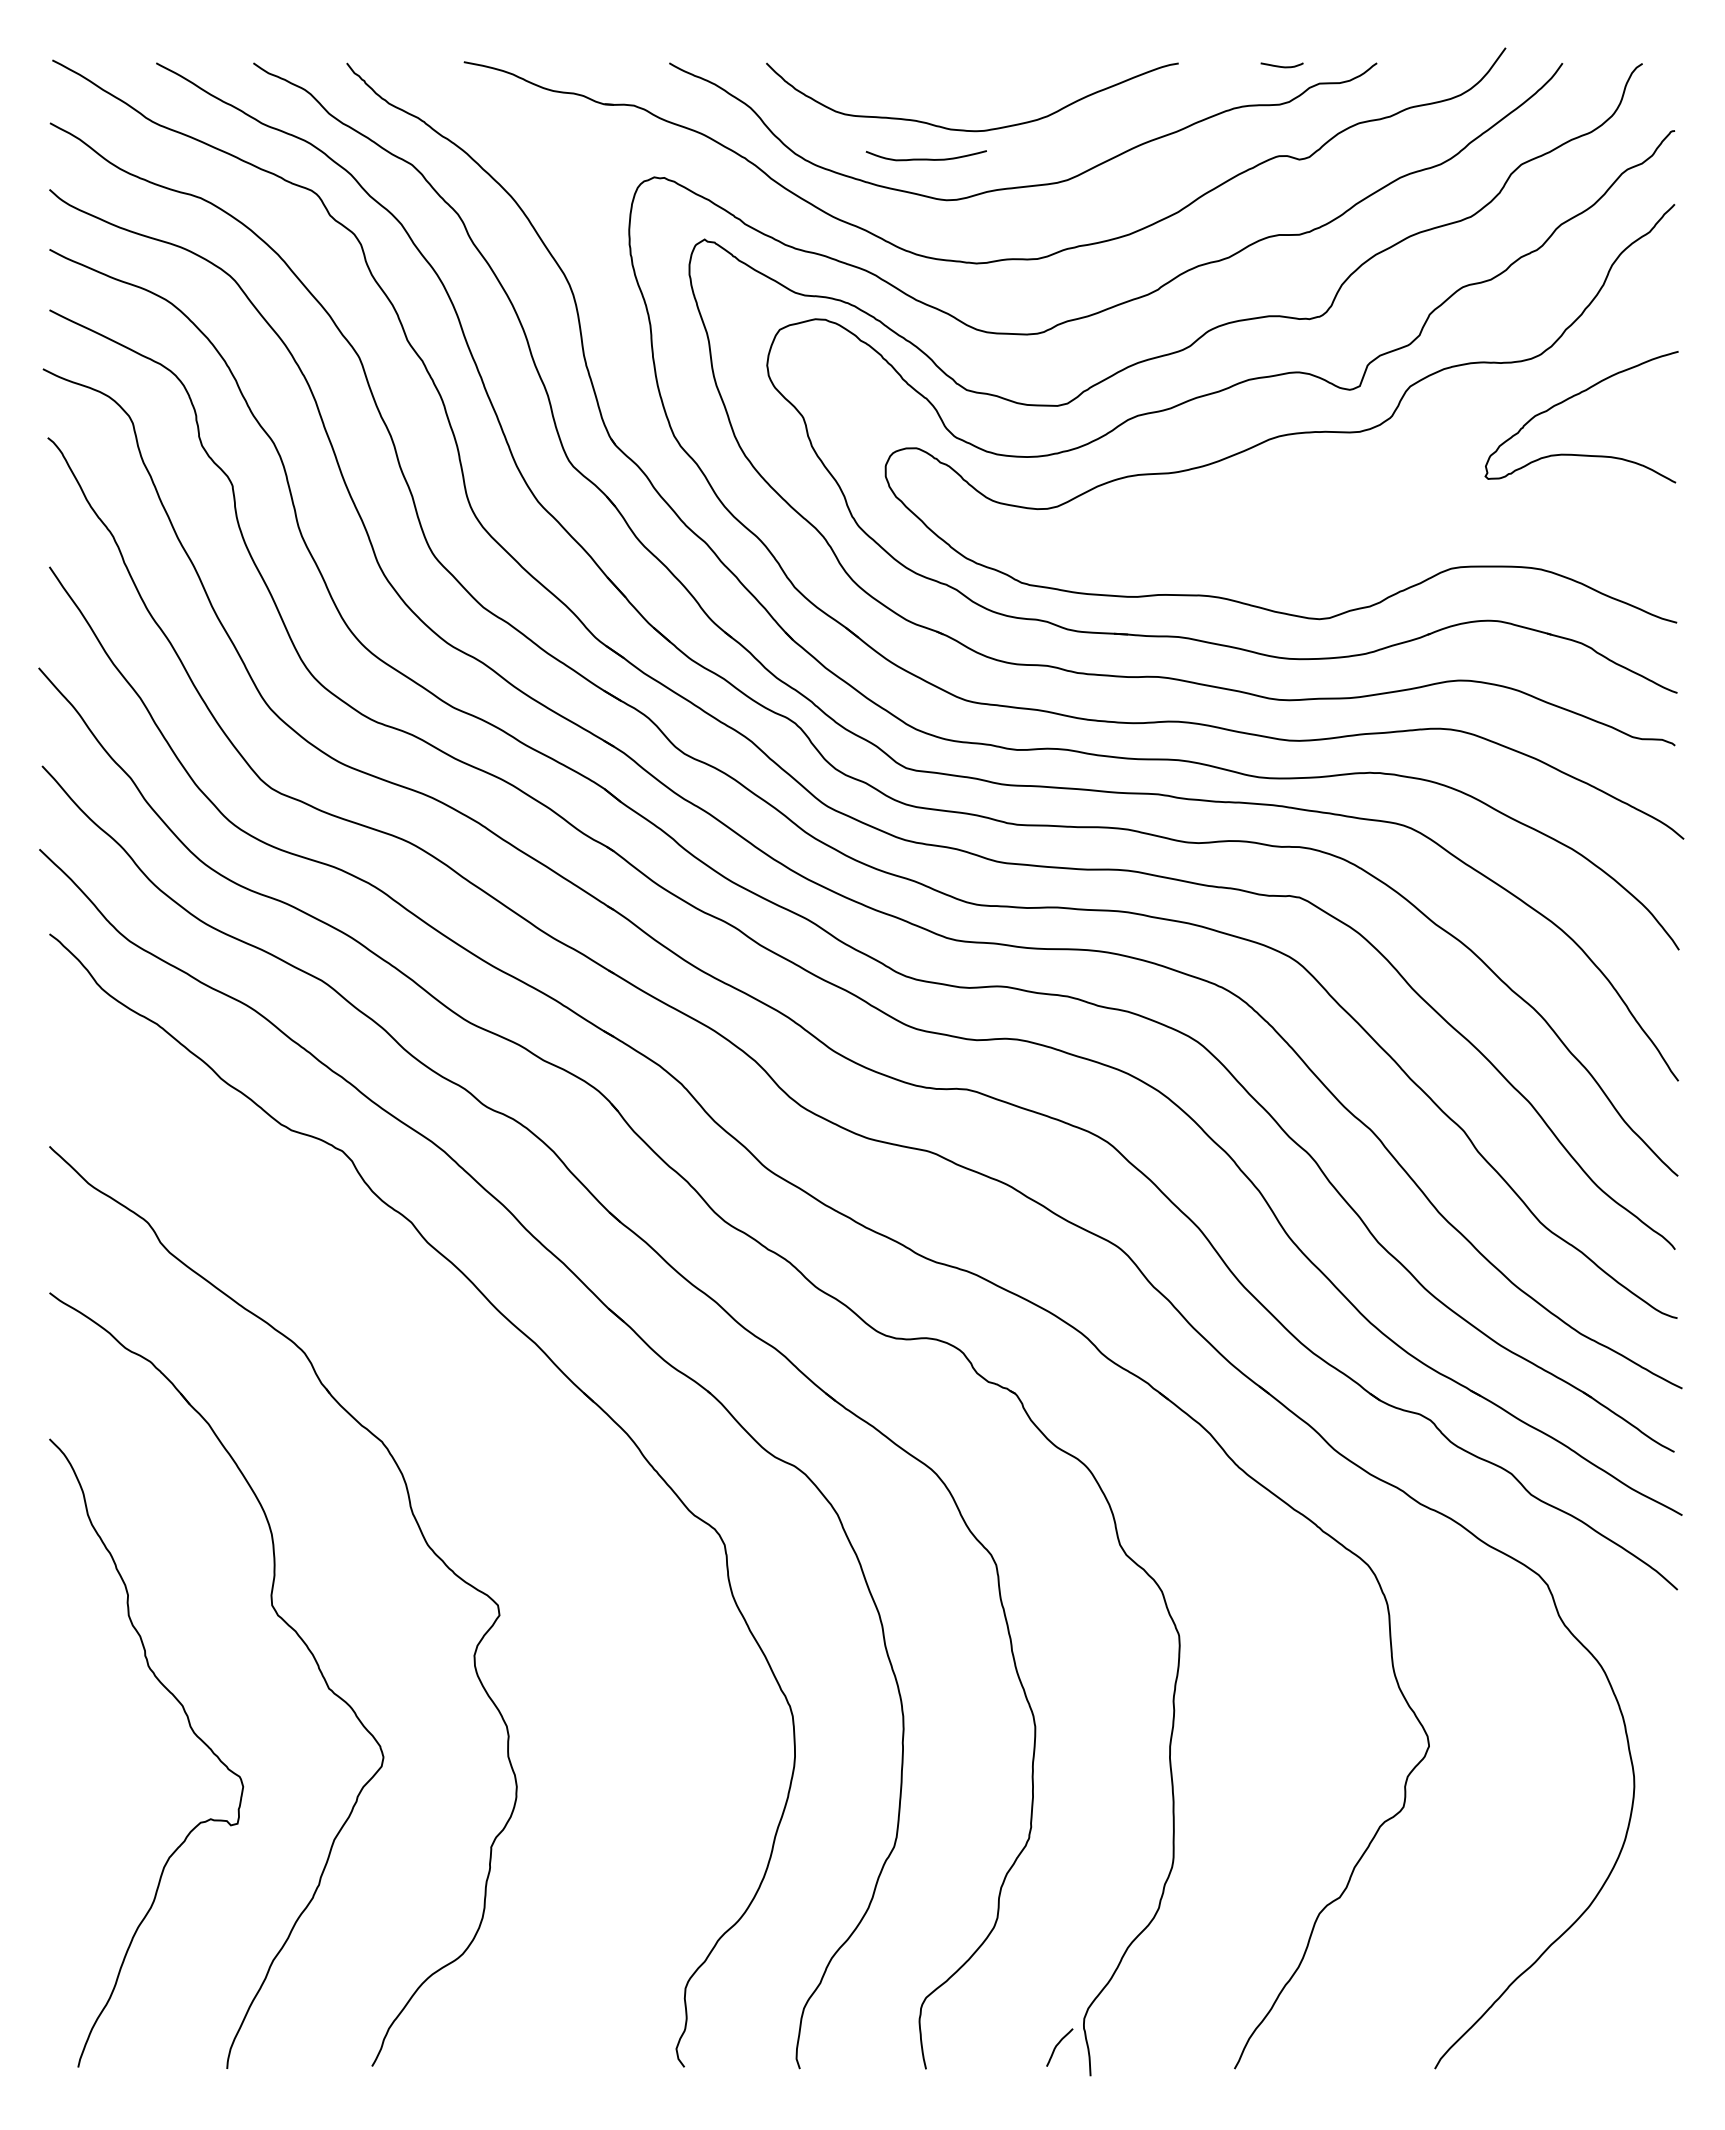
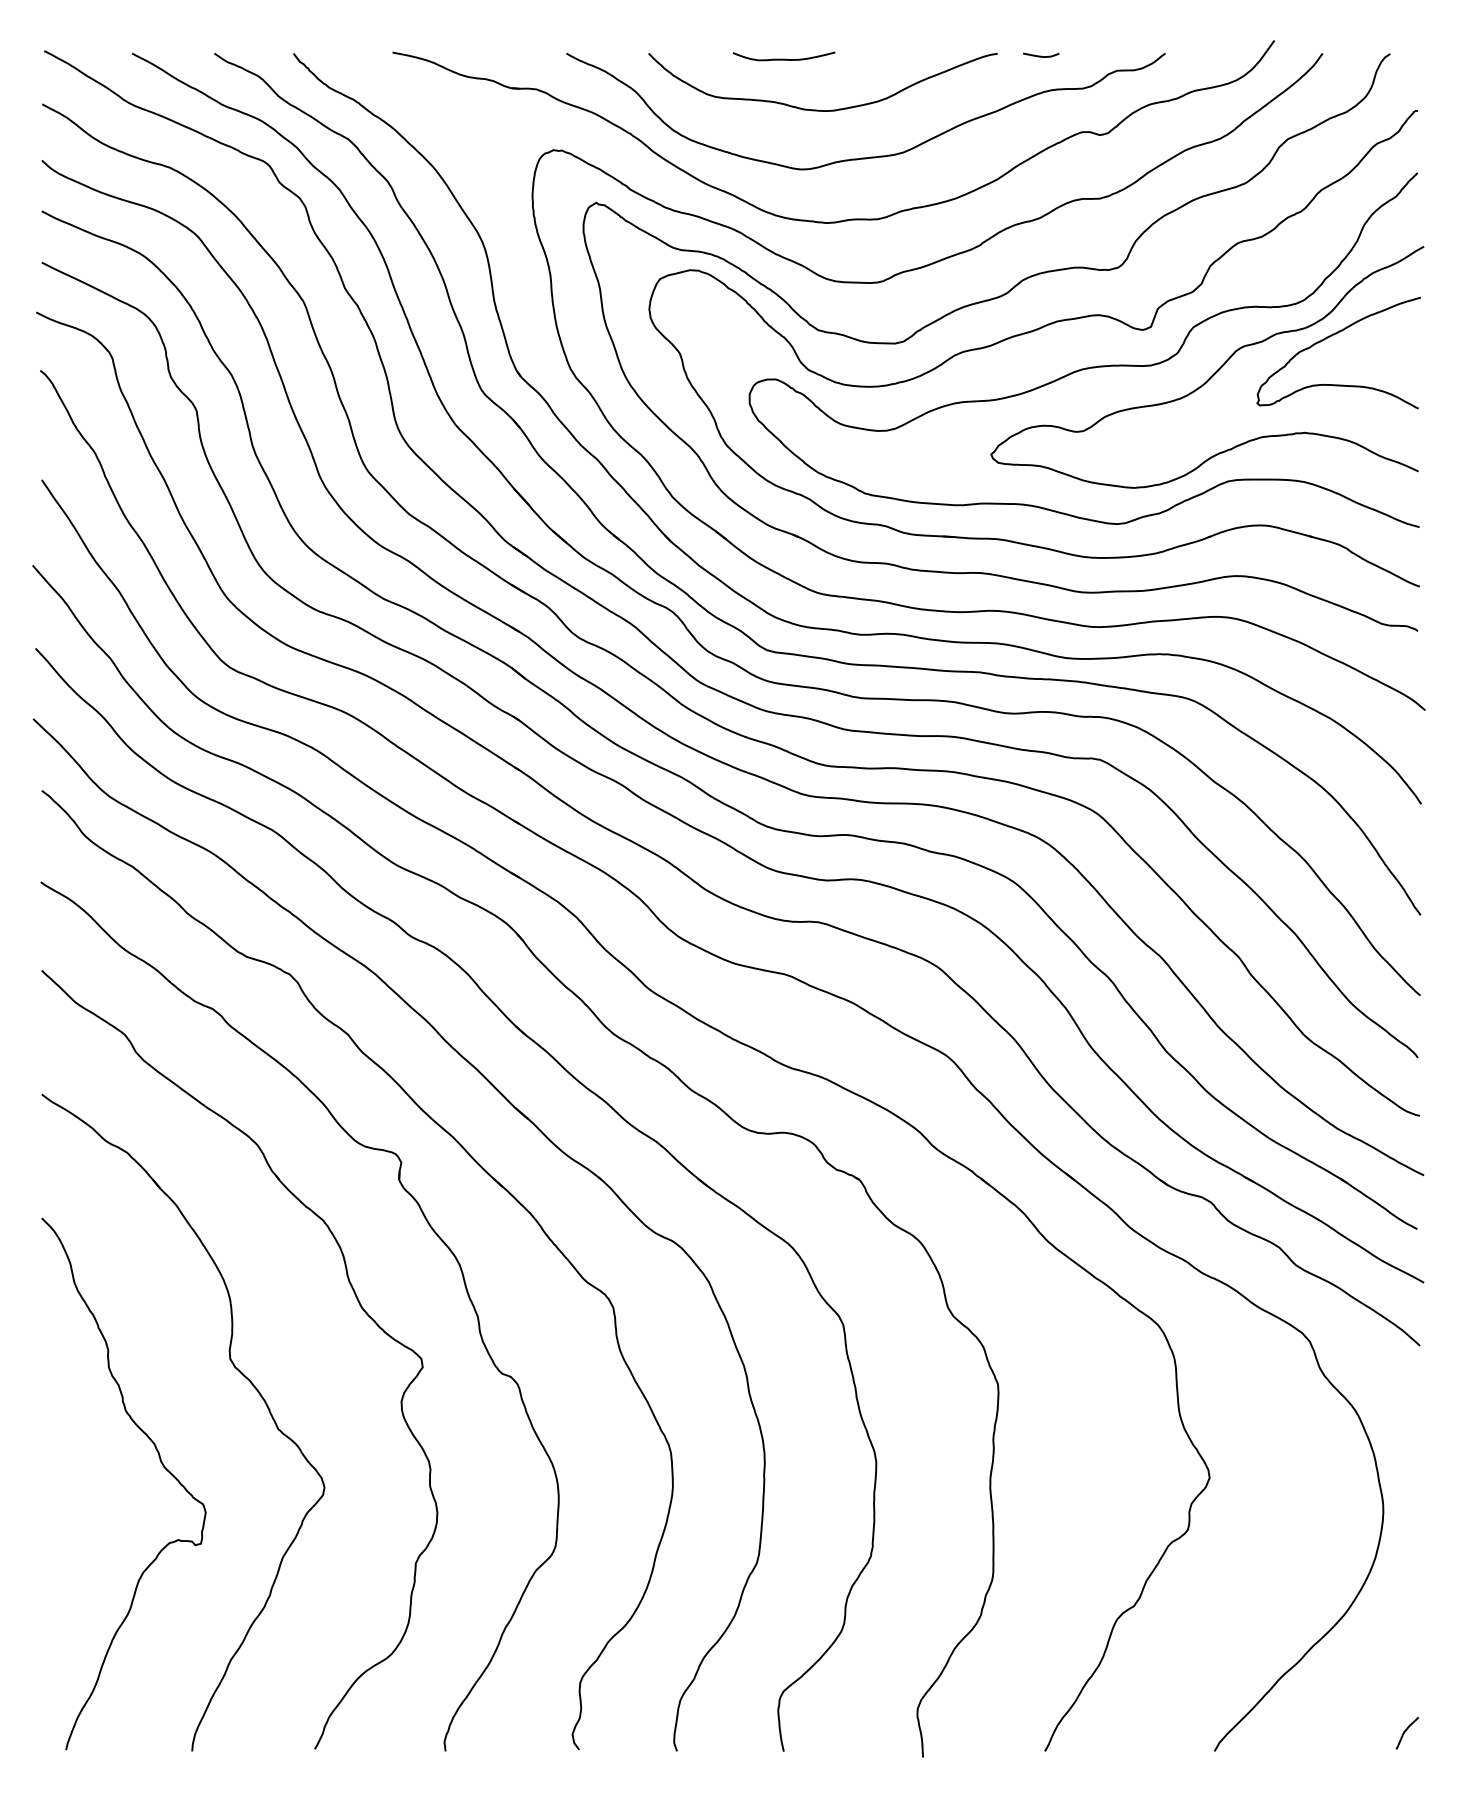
curve: (1281, 66) -> (1040, 56), moved
curve: (925, 158) -> (783, 58), moved
curve: (1434, 440) -> (1214, 372), added
part: (508, 1450) -> (430, 1227), added
curve: (1057, 2046) -> (1405, 1732), moved

